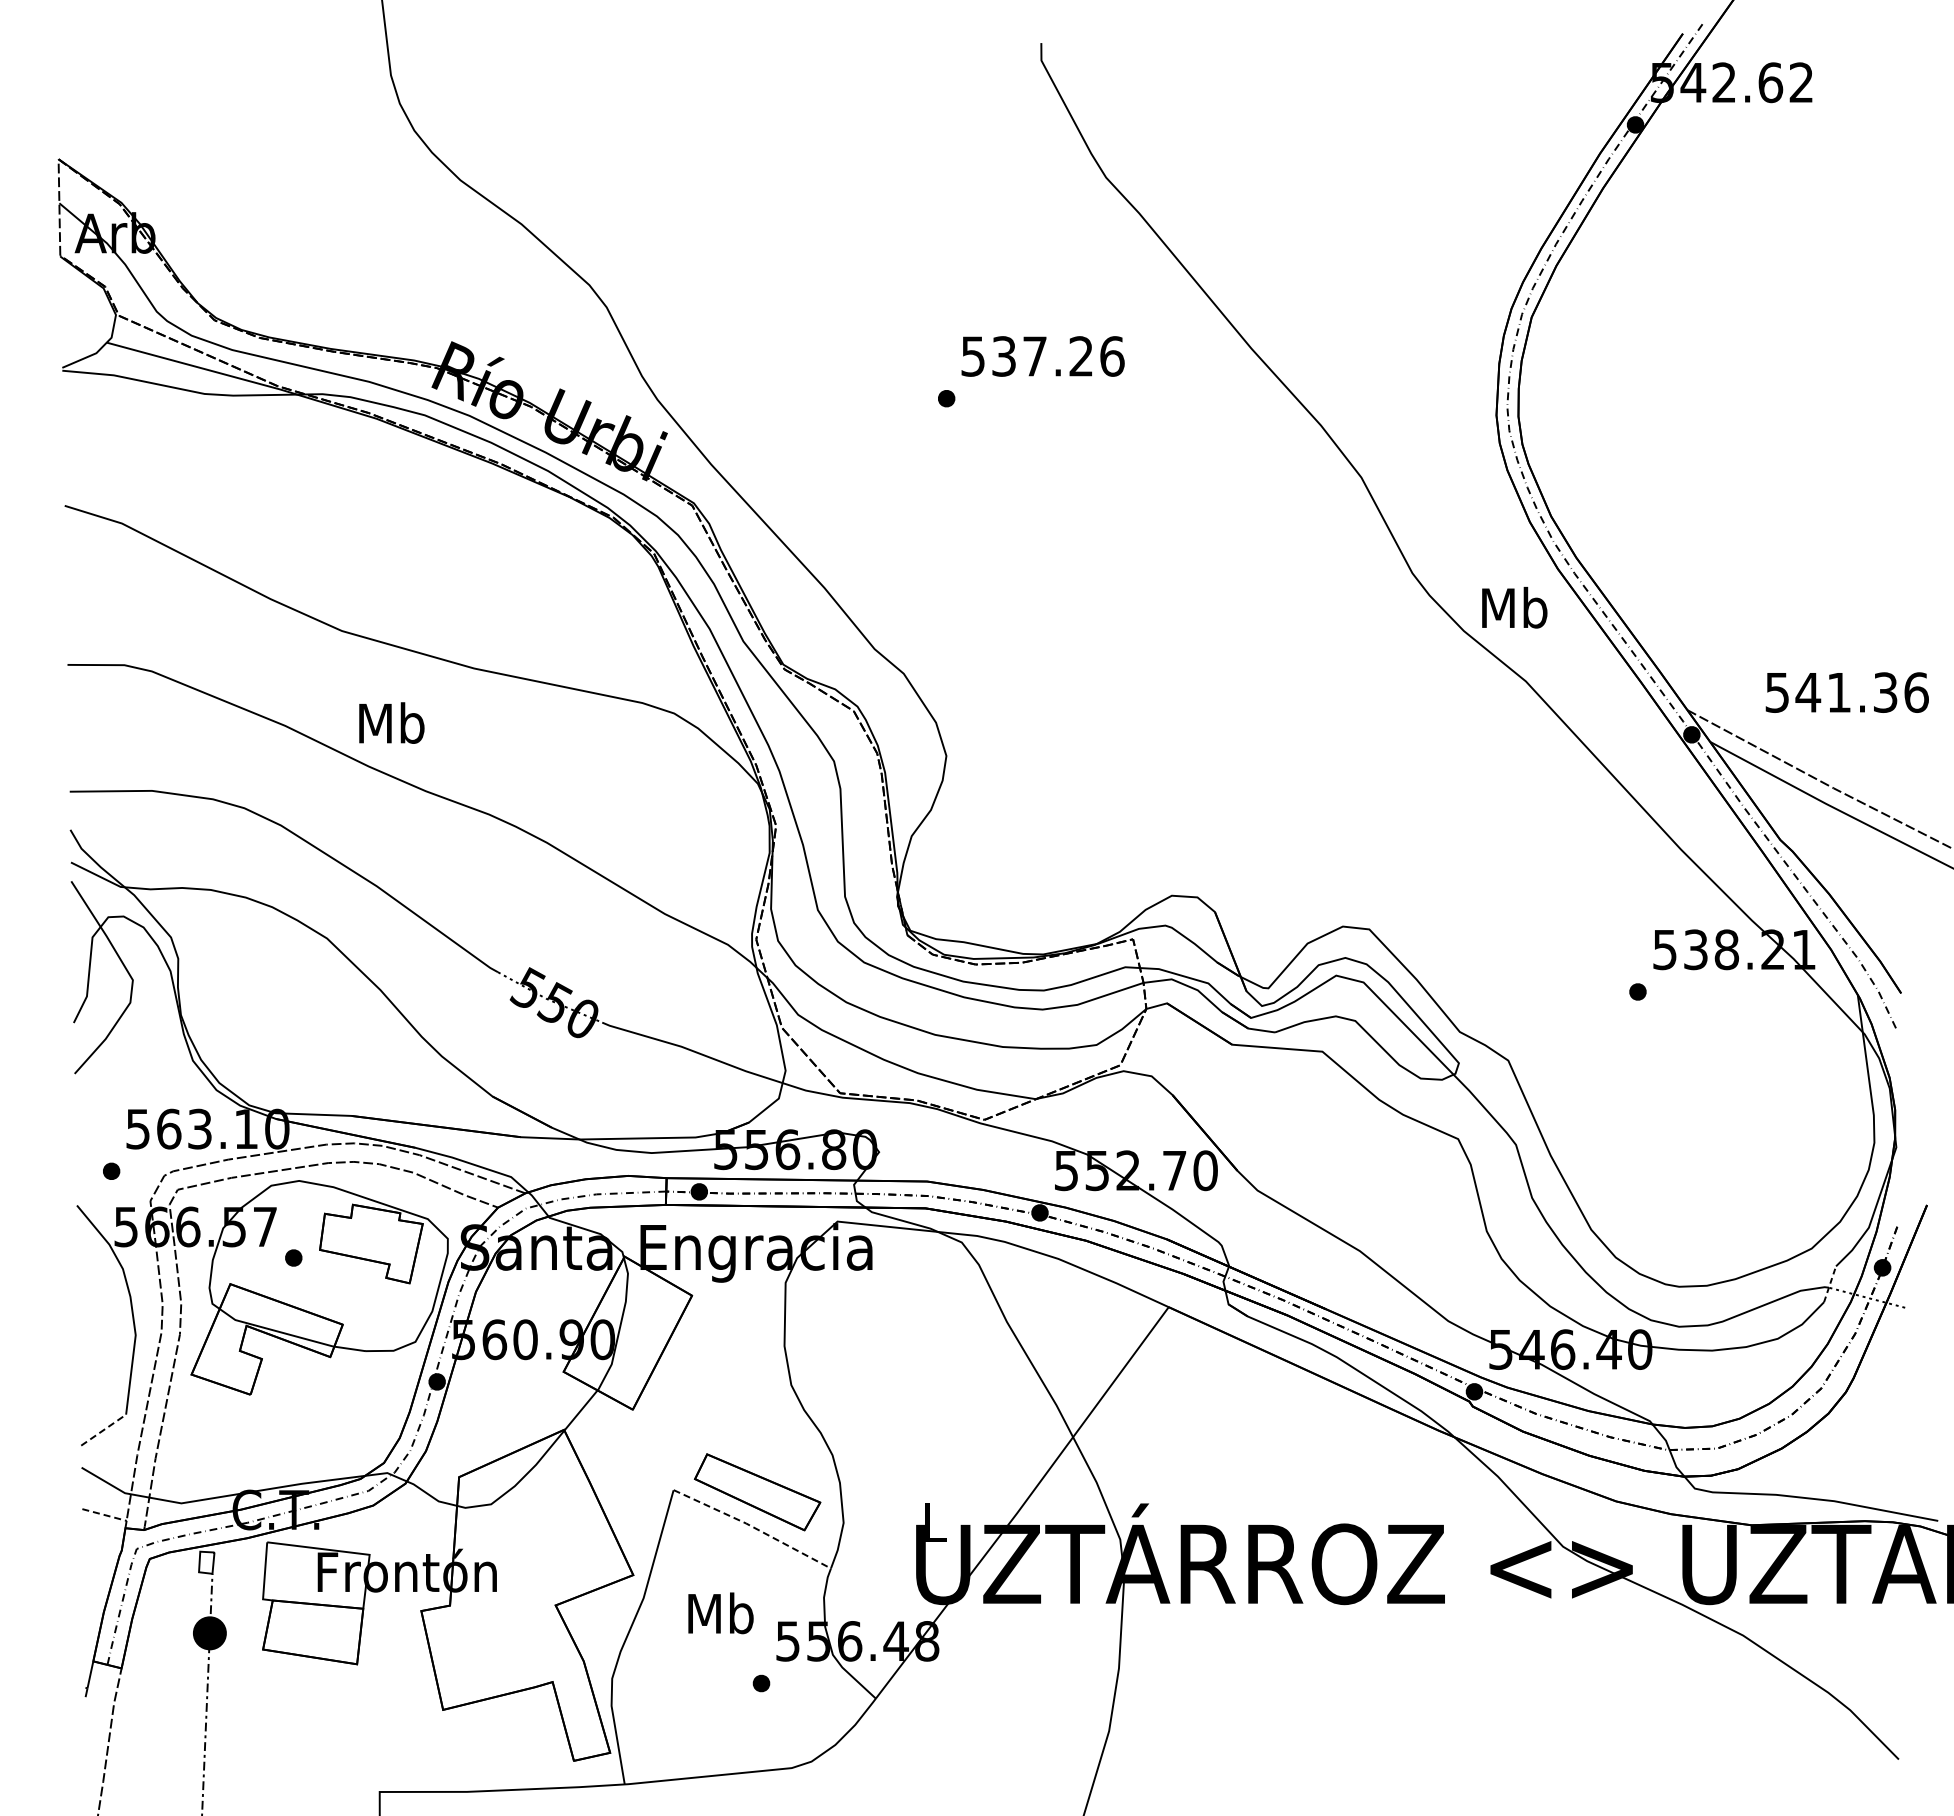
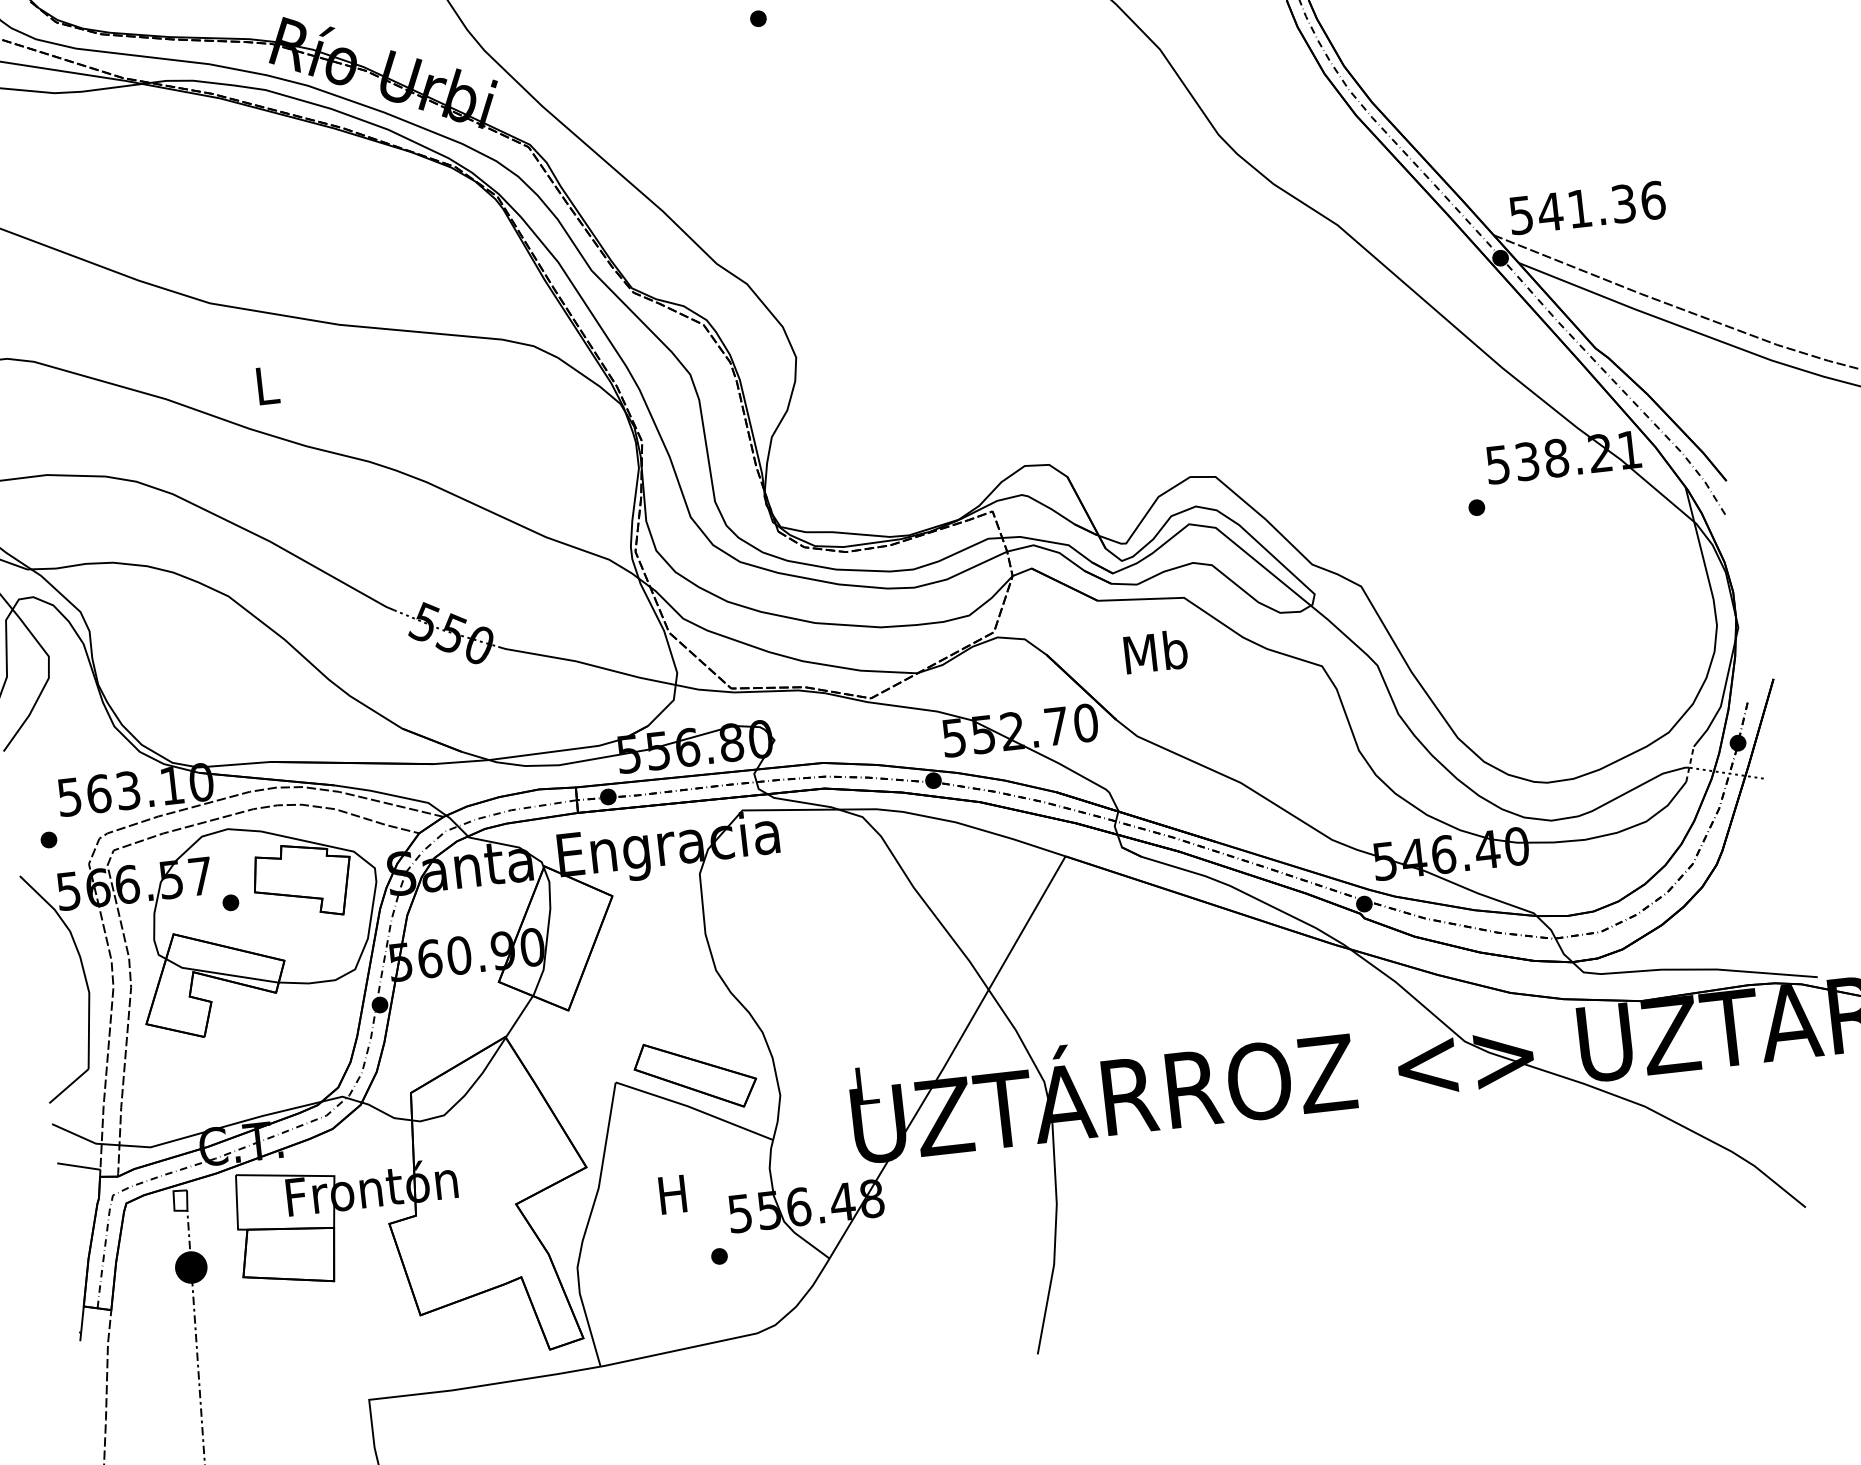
text: (1514, 607) -> (1155, 651), moved
text: (1846, 692) -> (1586, 207), moved
text: (391, 722) -> (266, 384), Mb -> L
line: (104, 1429) -> (69, 1085), dashed -> solid
line: (104, 1515) -> (78, 1167), dashed -> solid
line: (753, 1527) -> (695, 1109), dashed -> solid
text: (720, 1613) -> (673, 1194), Mb -> H

